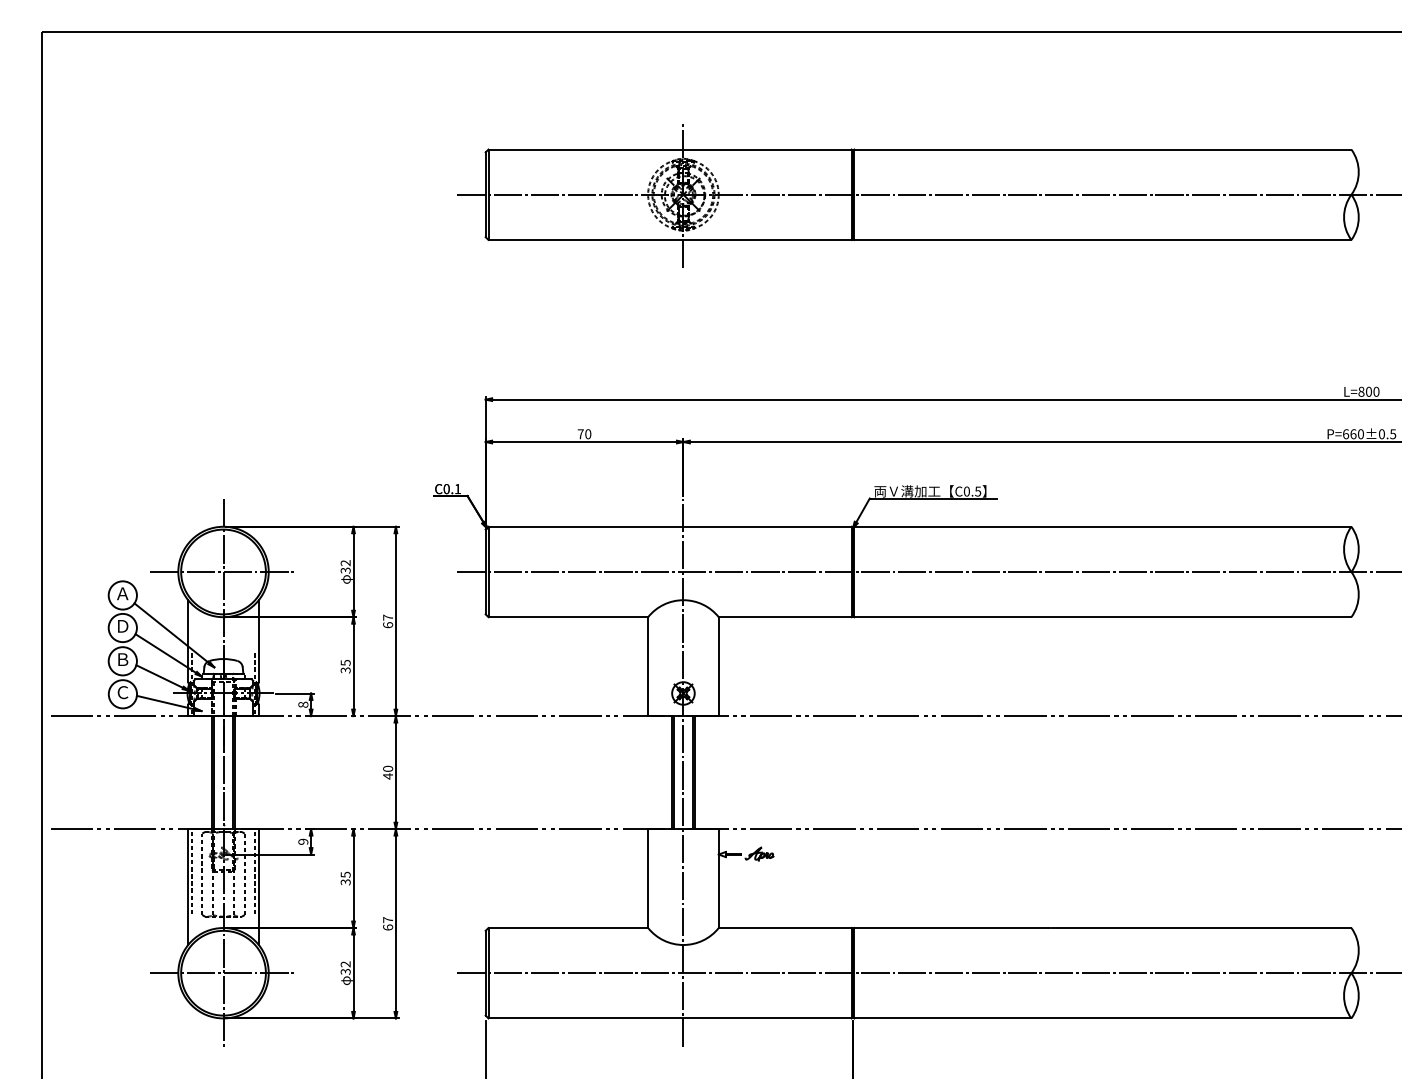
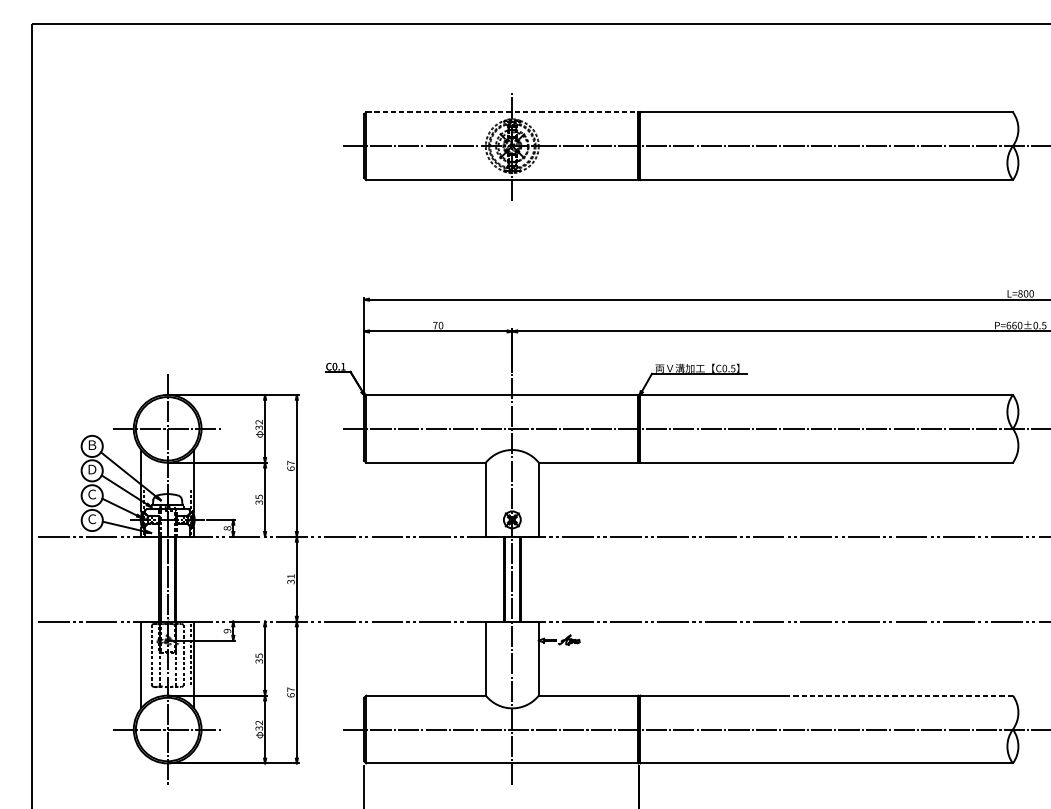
line: (670, 149) -> (502, 112), solid -> dashed
text: (122, 593) -> (91, 444), Ａ -> Ｂ
text: (122, 659) -> (91, 494), Ｂ -> Ｃ
text: (388, 772) -> (291, 579), 40 -> 31
line: (192, 871) -> (144, 653), removed
line: (1201, 928) -> (900, 696), solid -> dashed

